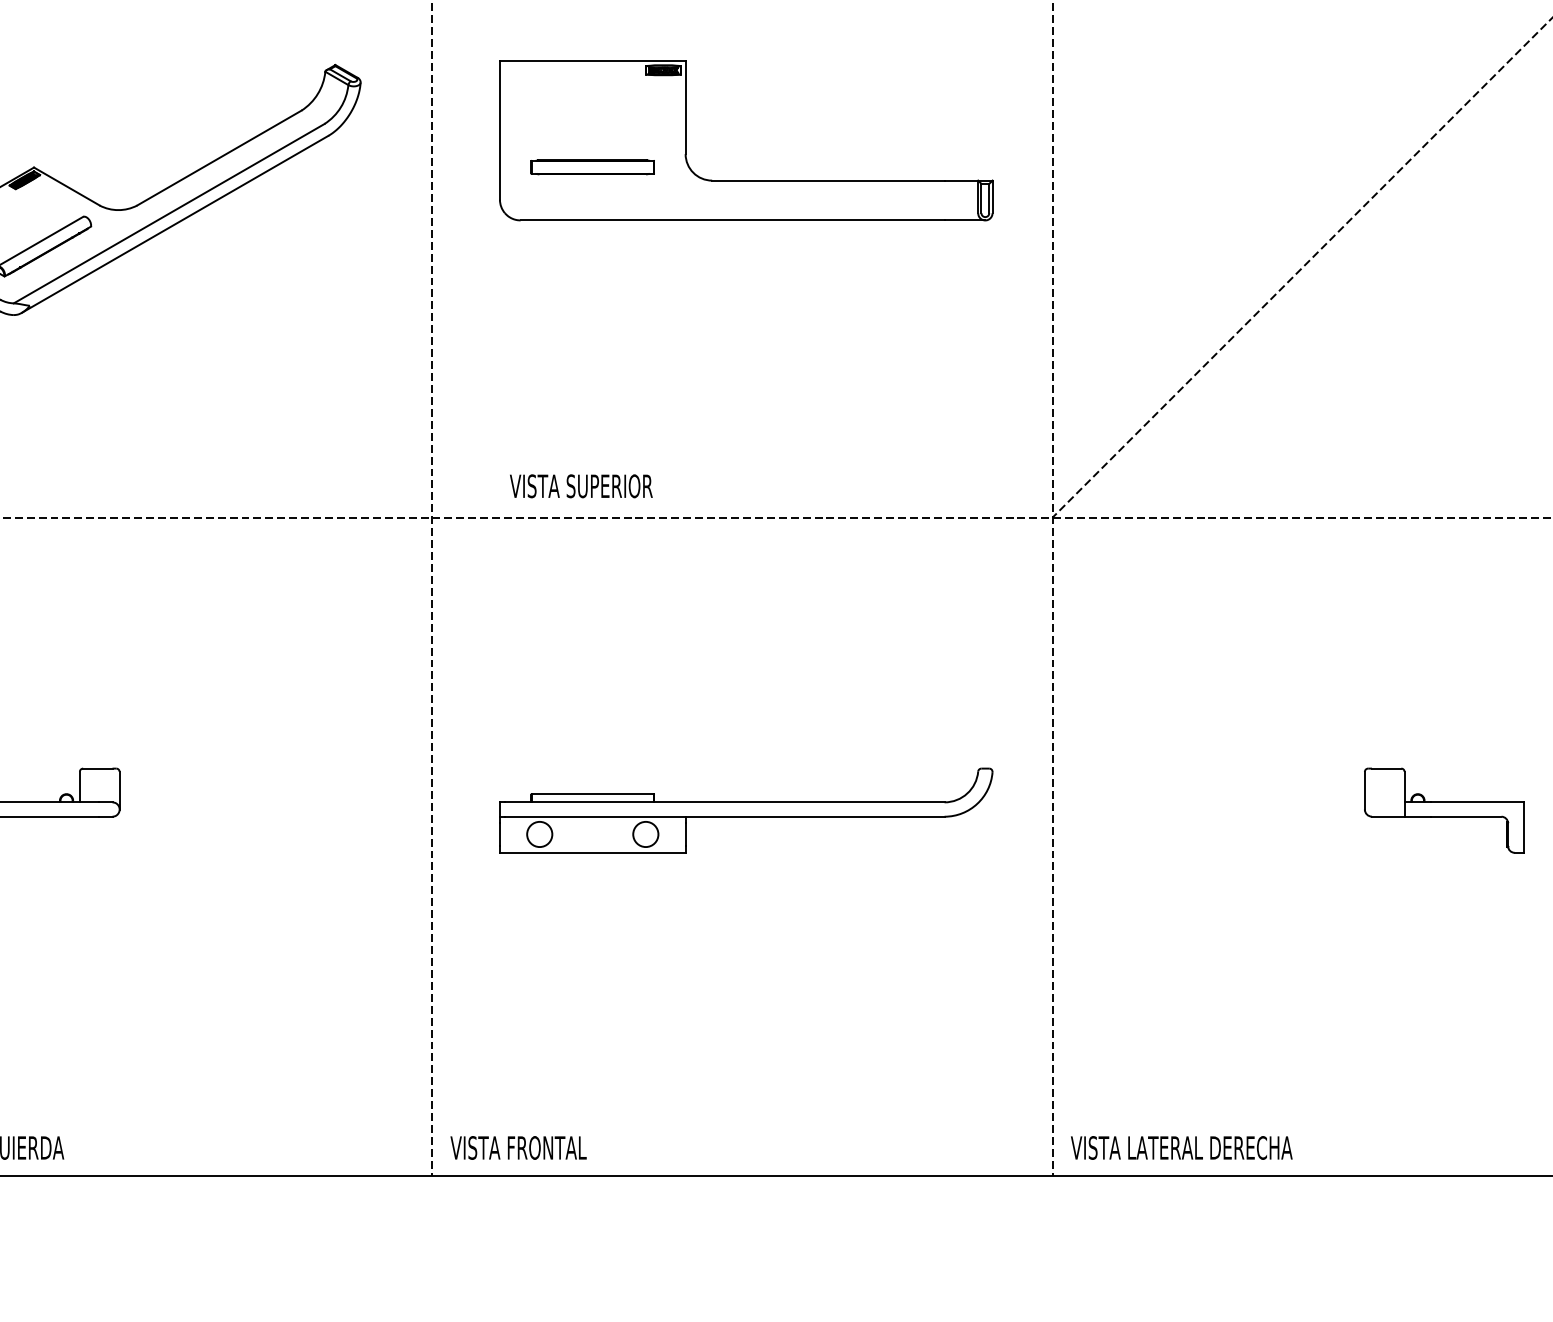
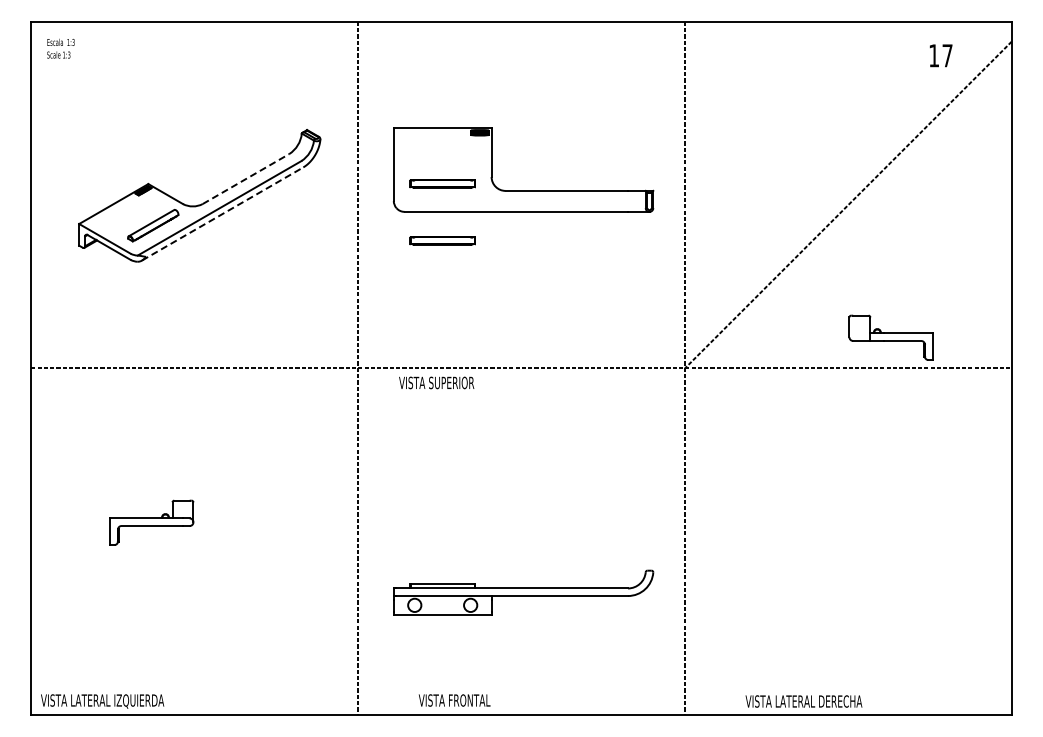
line: (220, 158) -> (246, 179), solid -> dashed
line: (176, 223) -> (223, 213), solid -> dashed
part: (592, 274) -> (442, 240), added
text: (580, 485) -> (436, 382), moved
part: (746, 810) -> (523, 592), moved
part: (1442, 810) -> (890, 337), moved
text: (518, 1147) -> (454, 700), moved
text: (1180, 1147) -> (803, 701), moved

